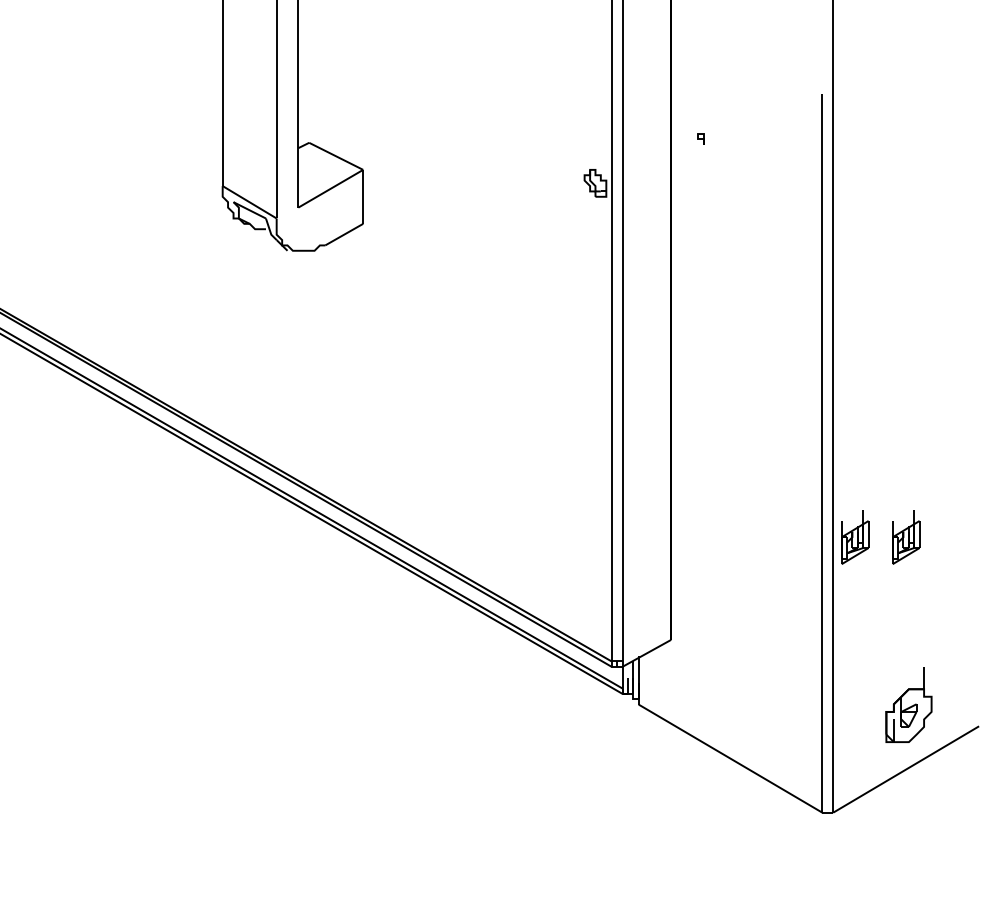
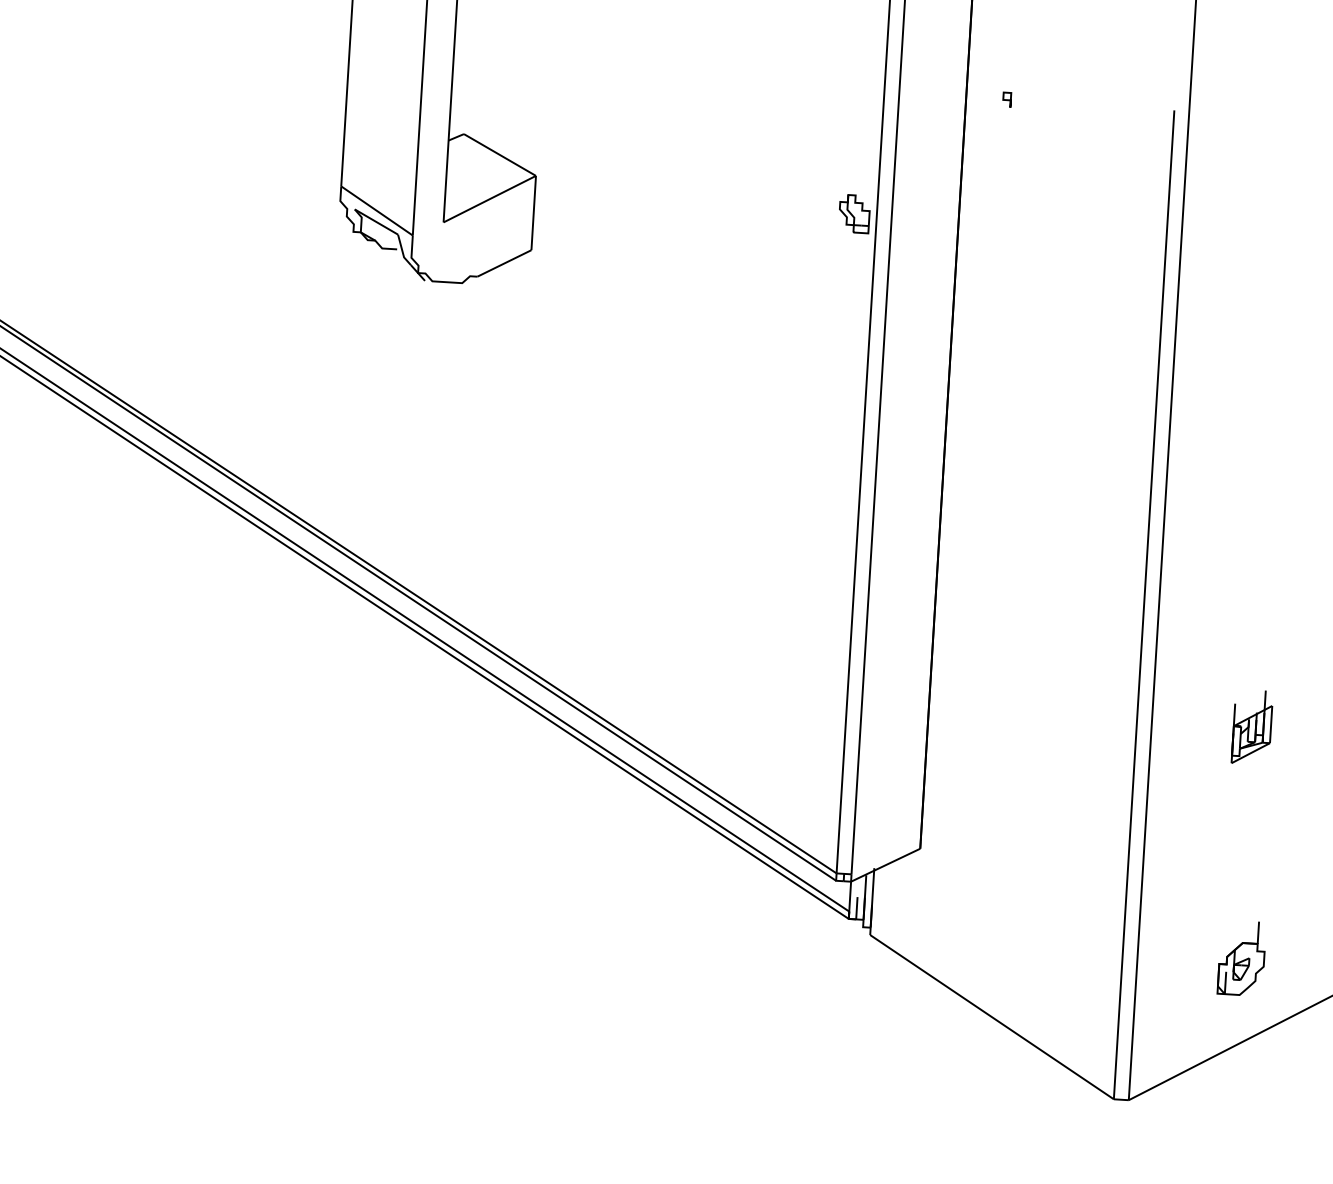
part: (700, 138) -> (1006, 99), moved
part: (855, 537) -> (1182, 723), removed
part: (908, 705) -> (1241, 958), size x0.71

